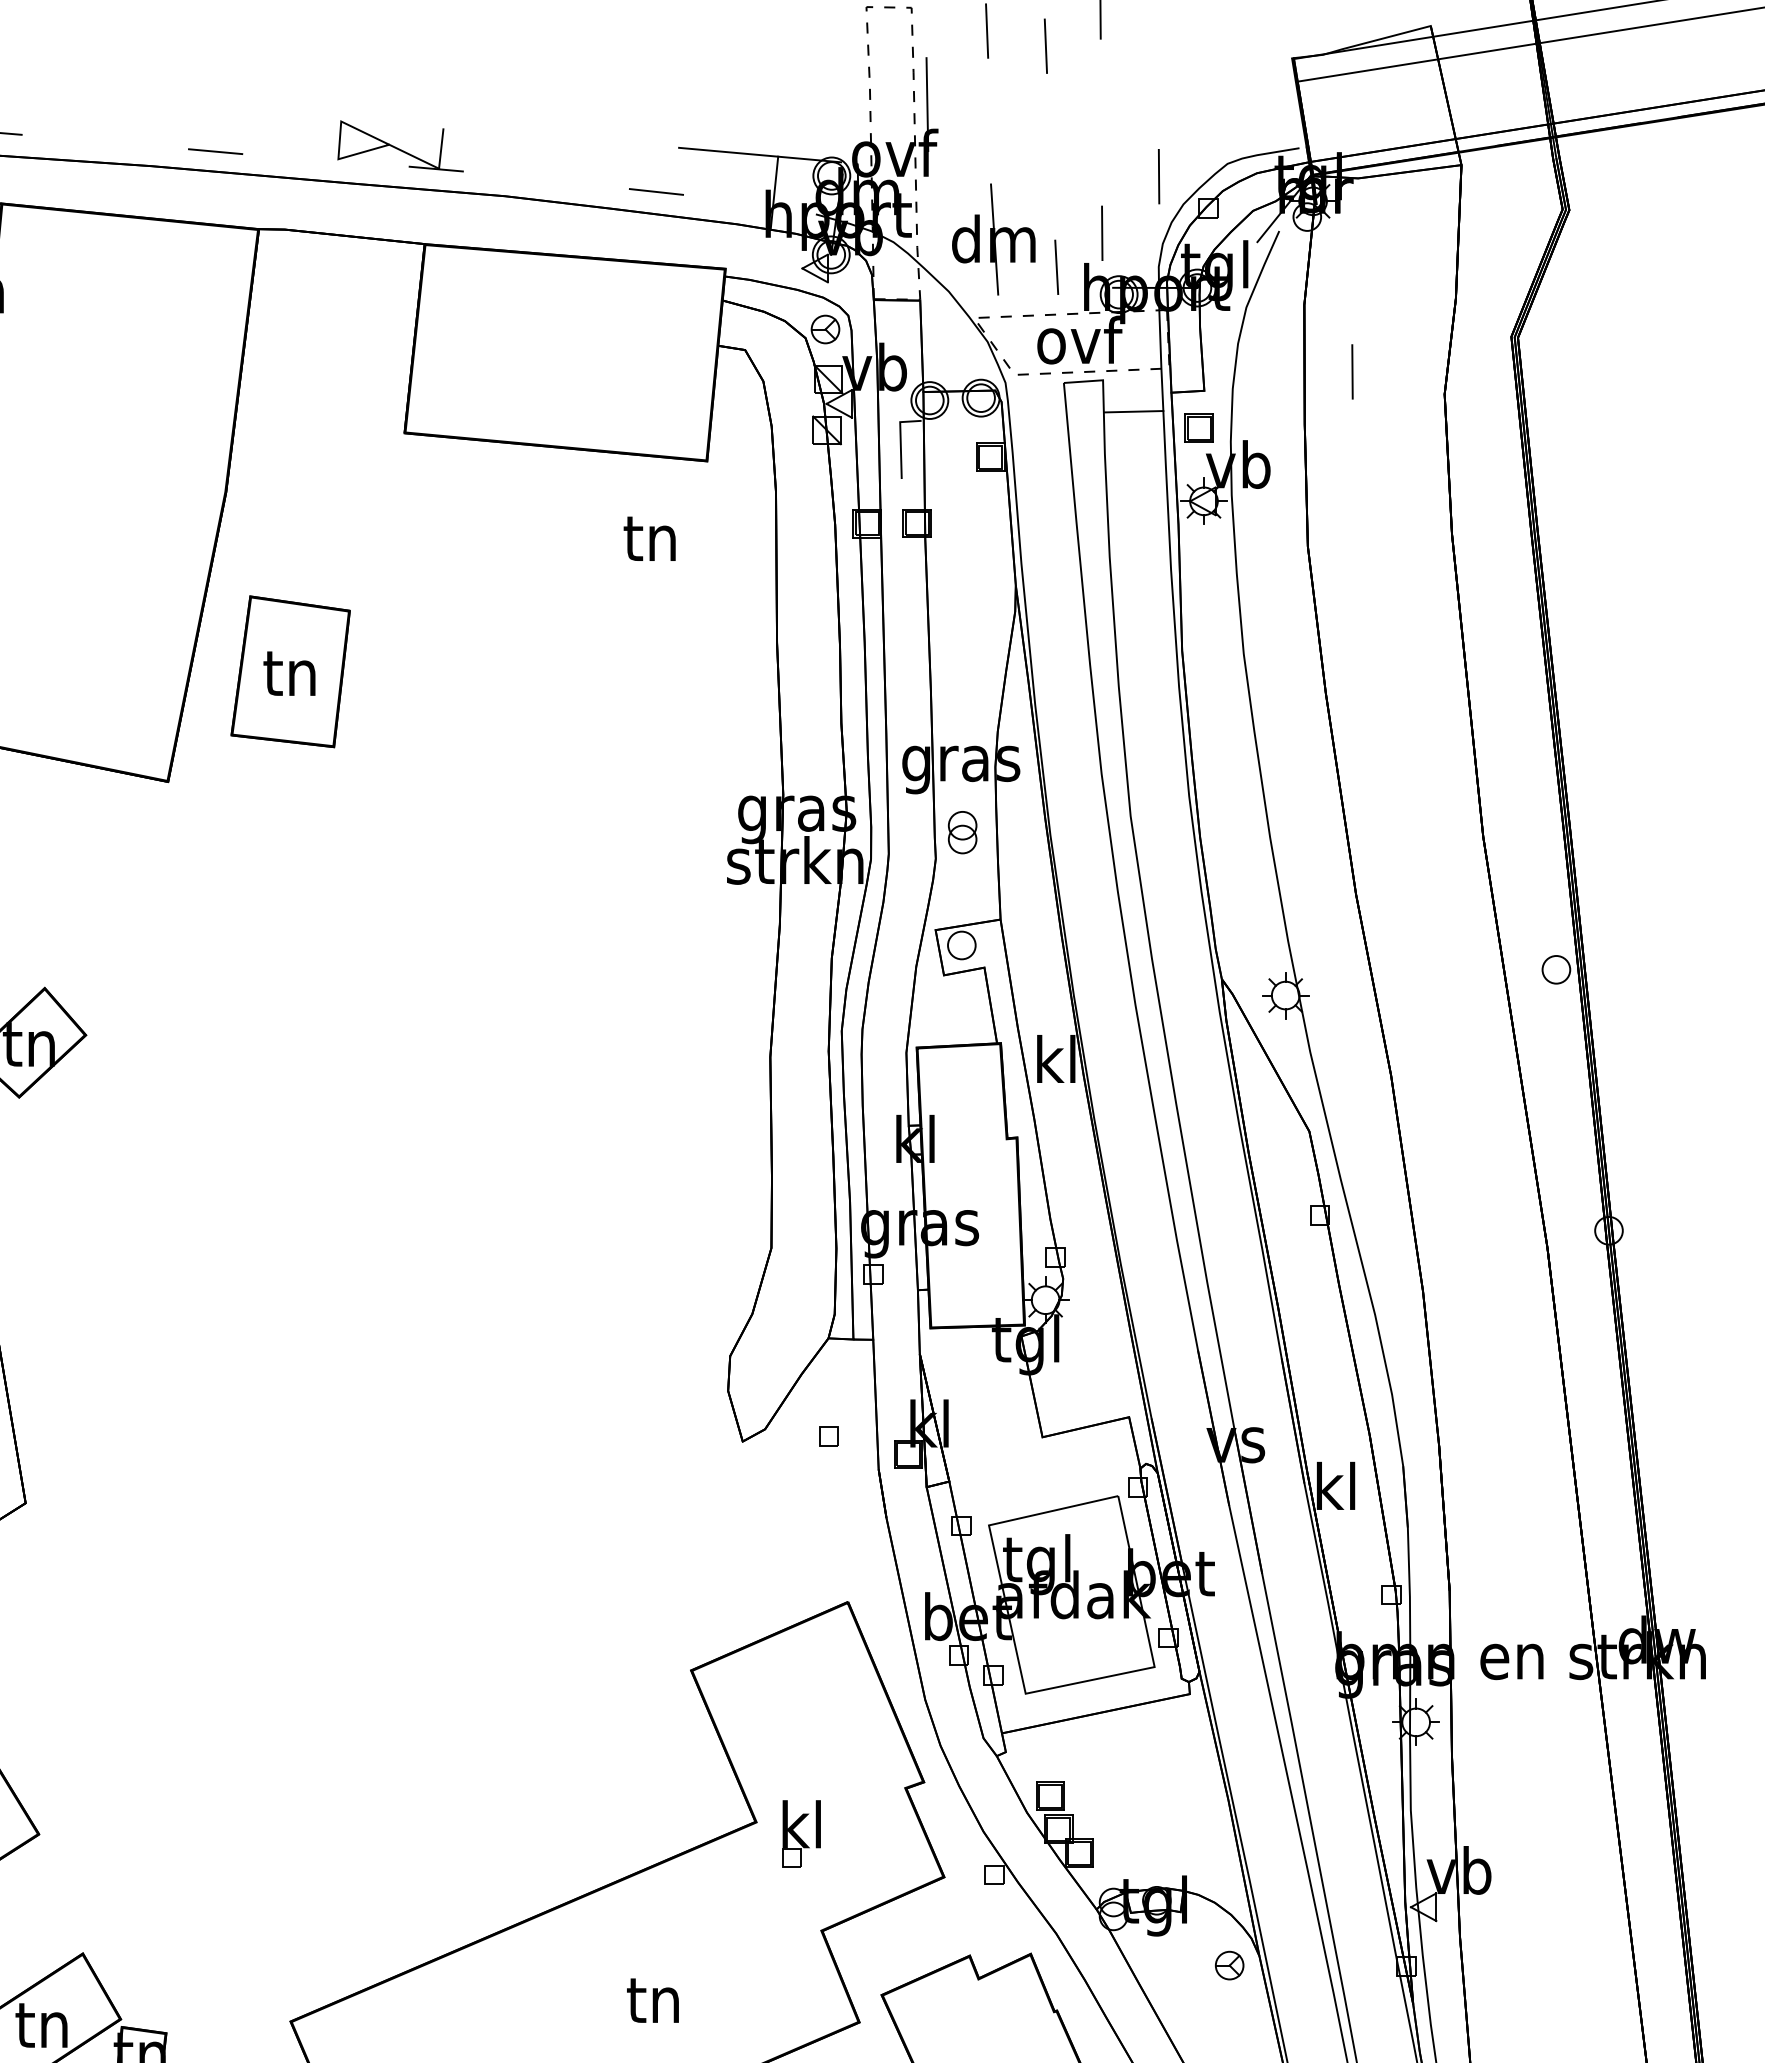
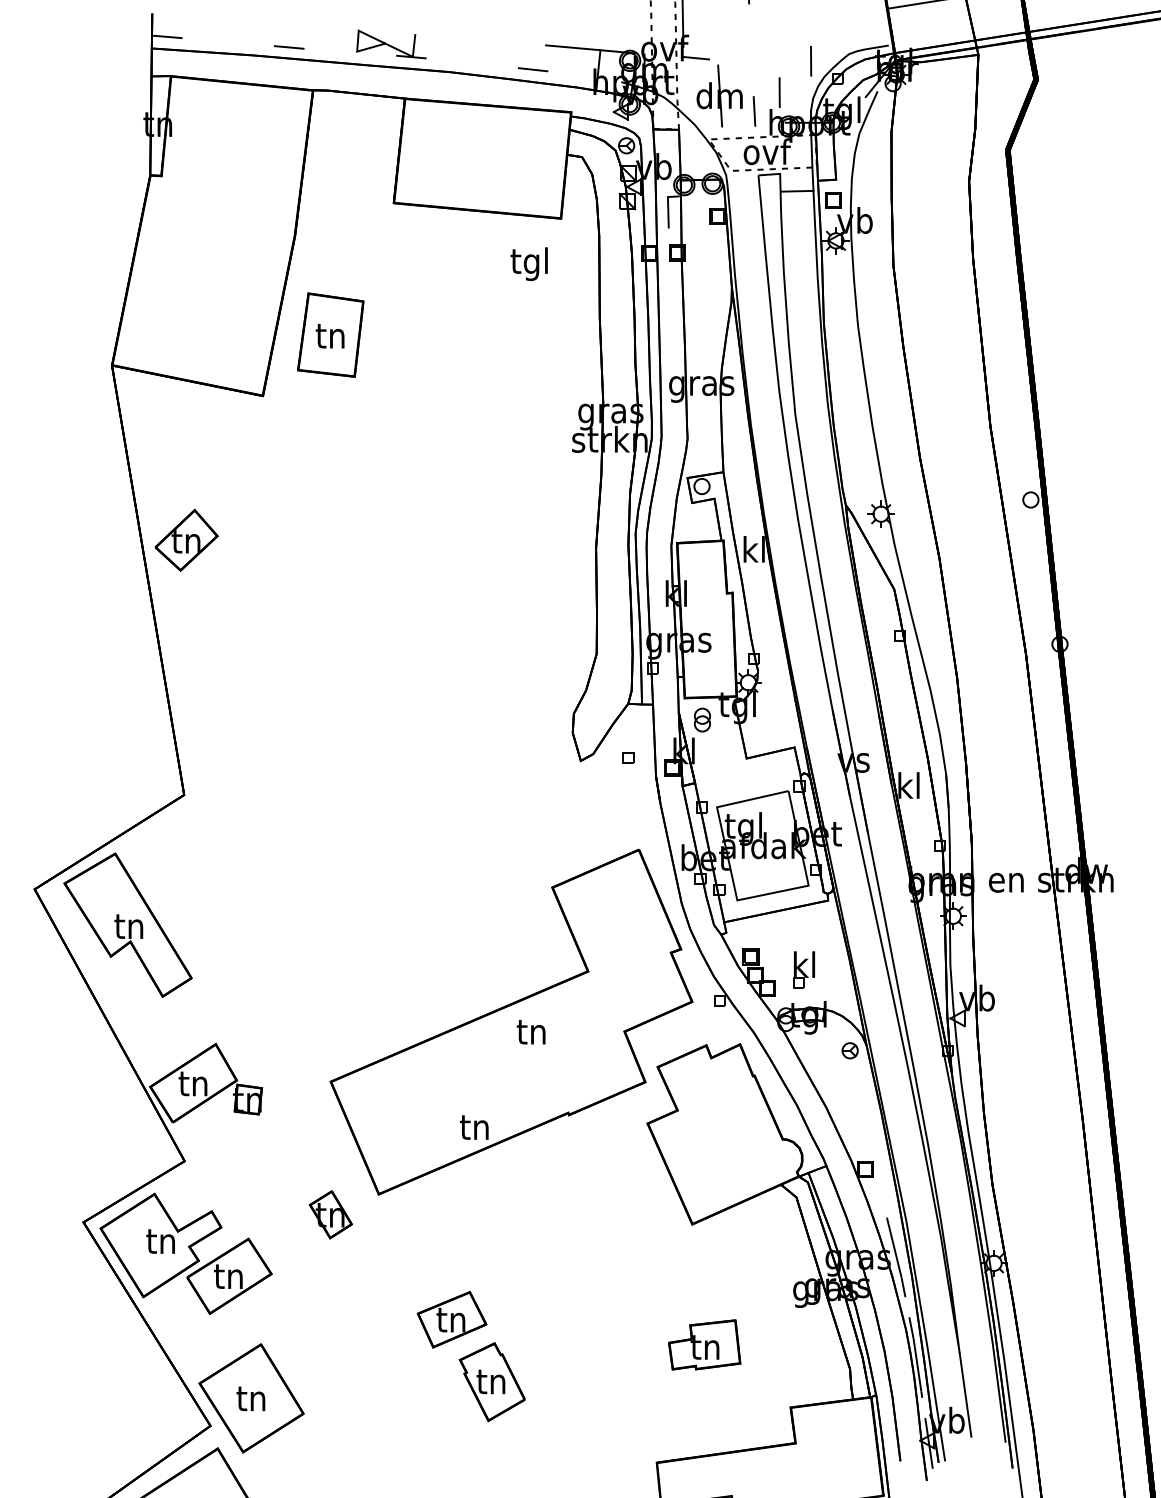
line: (950, 169) -> (695, 57), added
line: (1353, 372) -> (918, 169), removed
text: (648, 544) -> (528, 264), tn -> tgl
part: (962, 831) -> (702, 719), moved
part: (799, 1833) -> (803, 969), moved
text: (651, 2001) -> (530, 1032), moved

